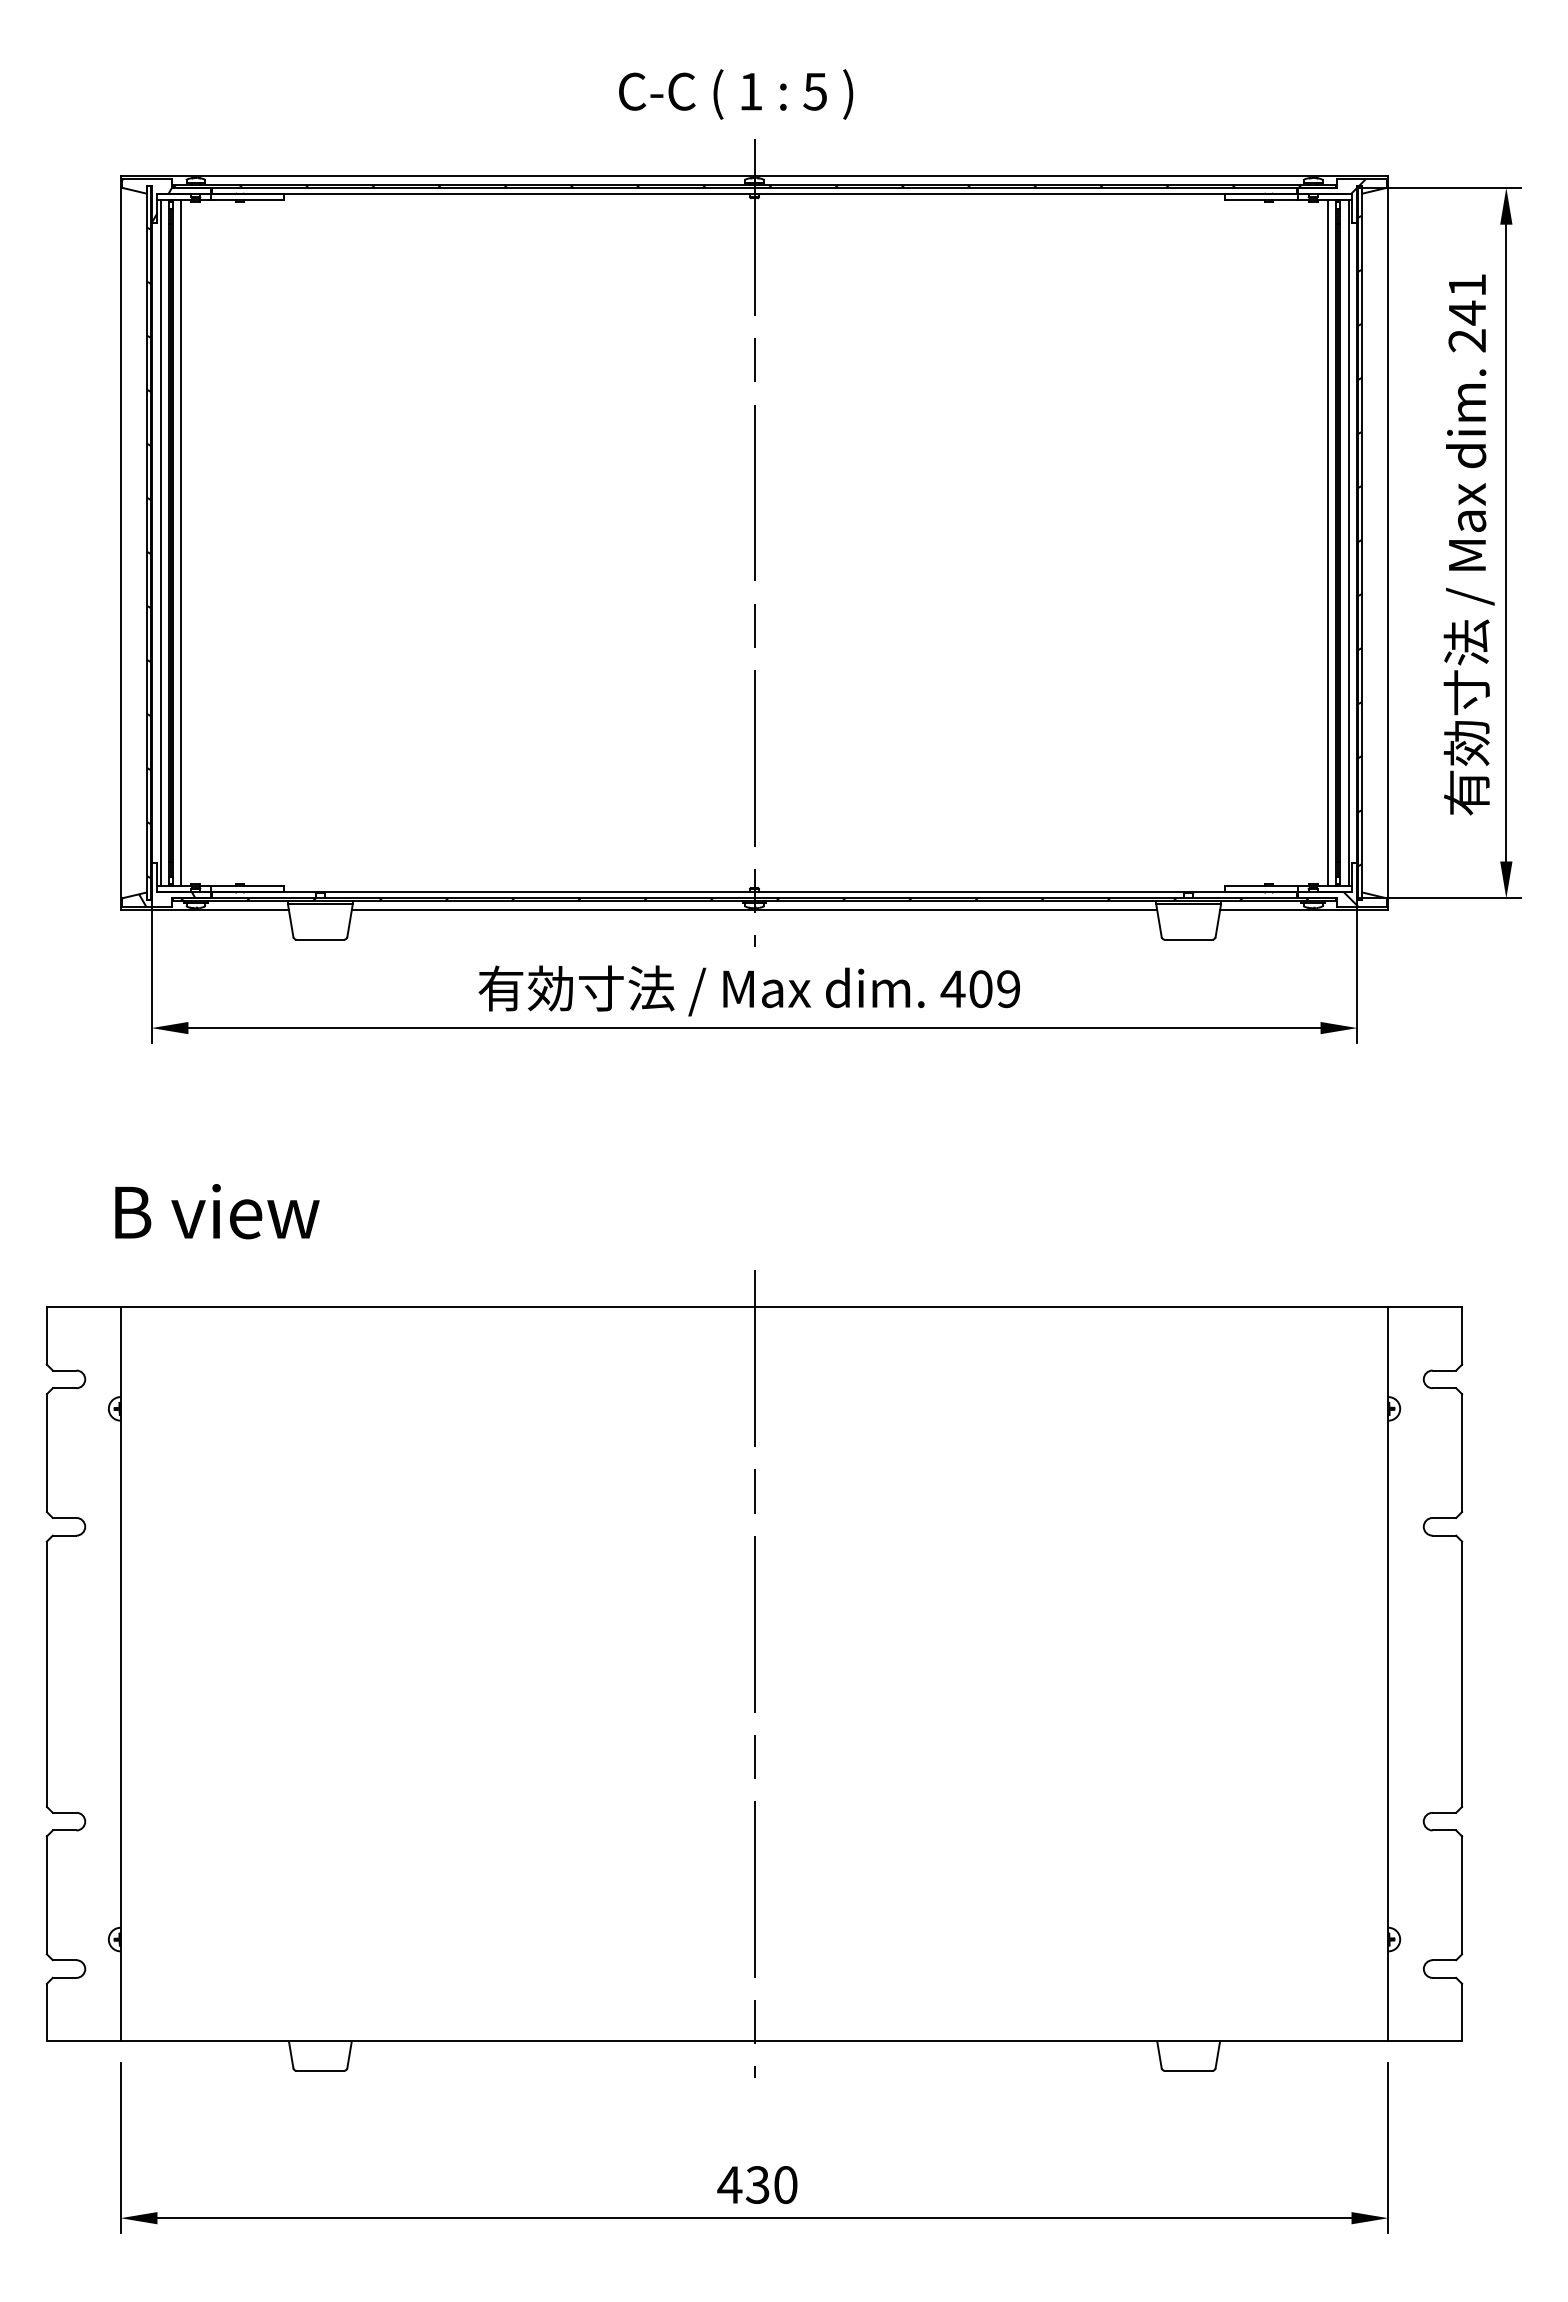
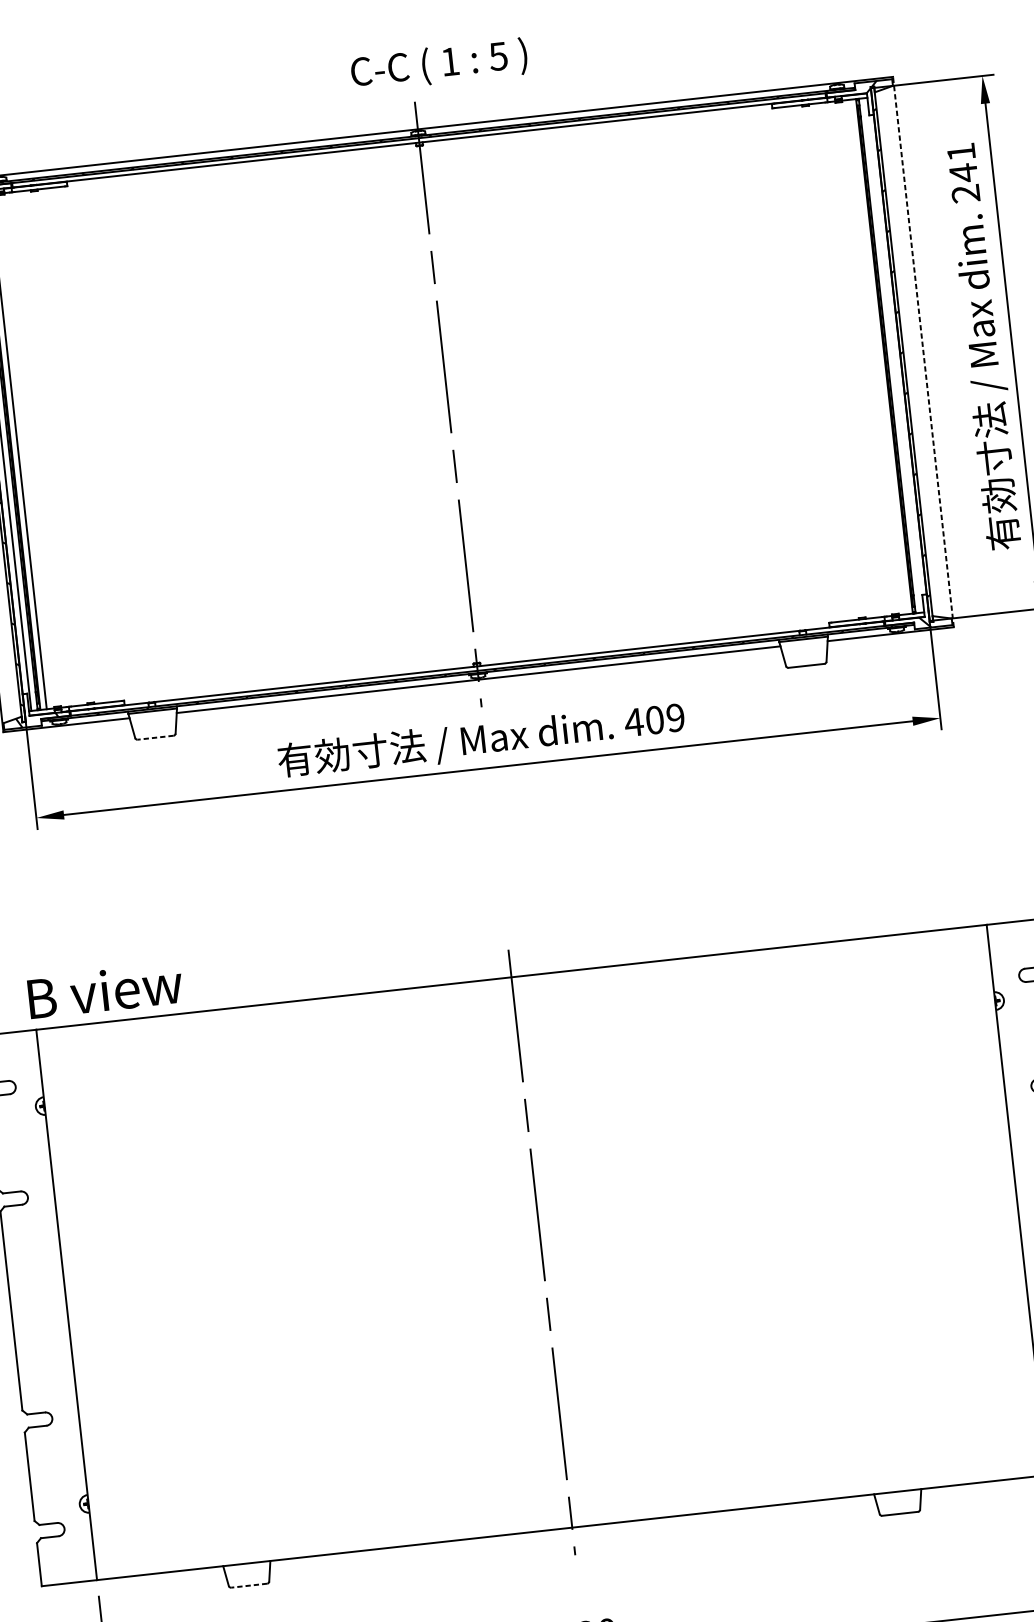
text: (736, 94) -> (439, 65), moved
line: (1327, 542) -> (877, 356), removed
line: (1348, 542) -> (893, 354), removed
line: (1388, 542) -> (923, 351), solid -> dashed
line: (319, 939) -> (154, 737), solid -> dashed
text: (217, 1211) -> (105, 990), moved
line: (319, 2070) -> (248, 1585), solid -> dashed

